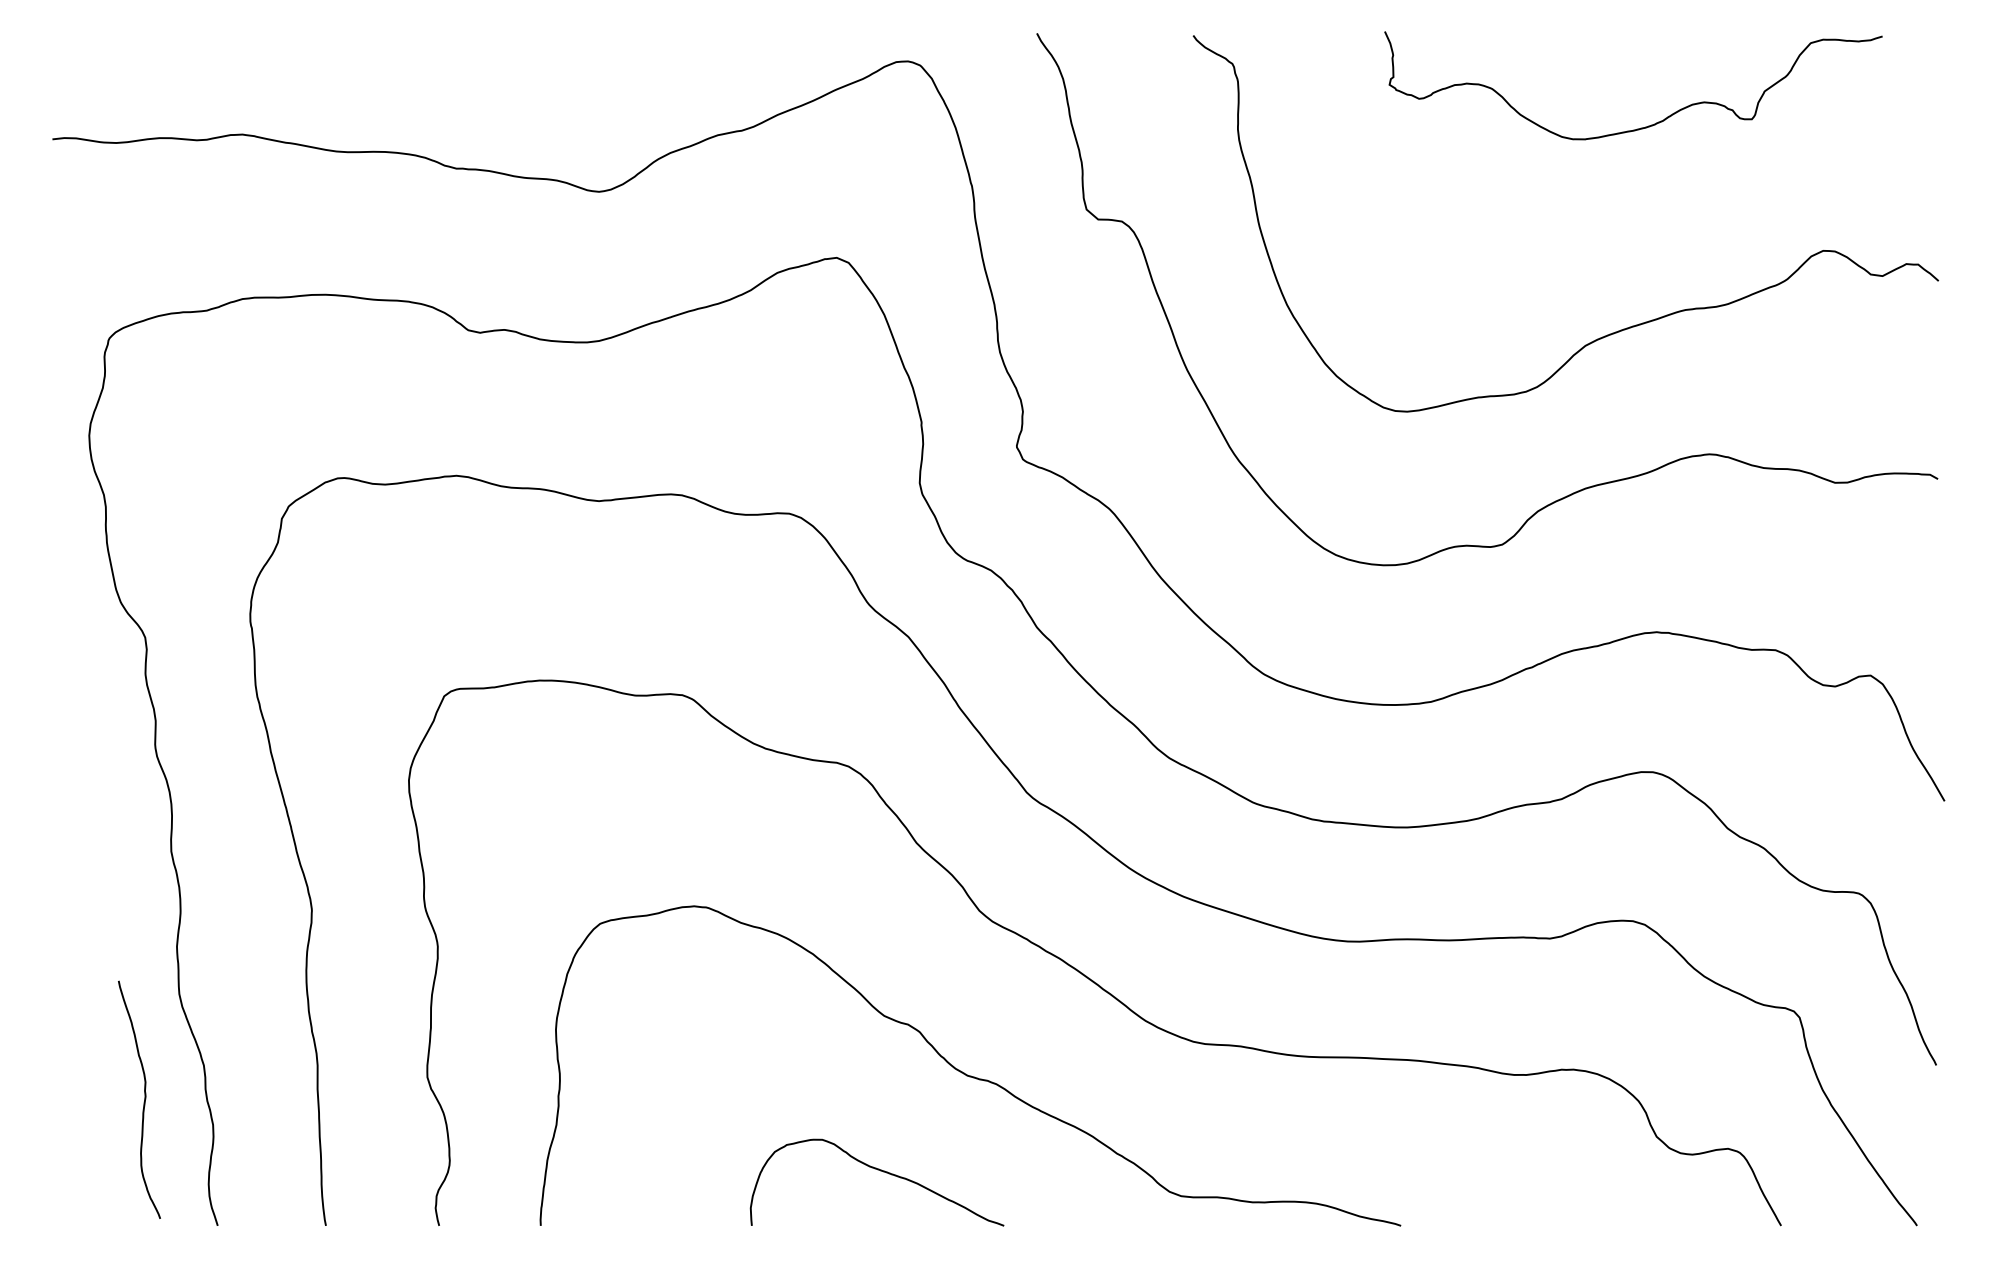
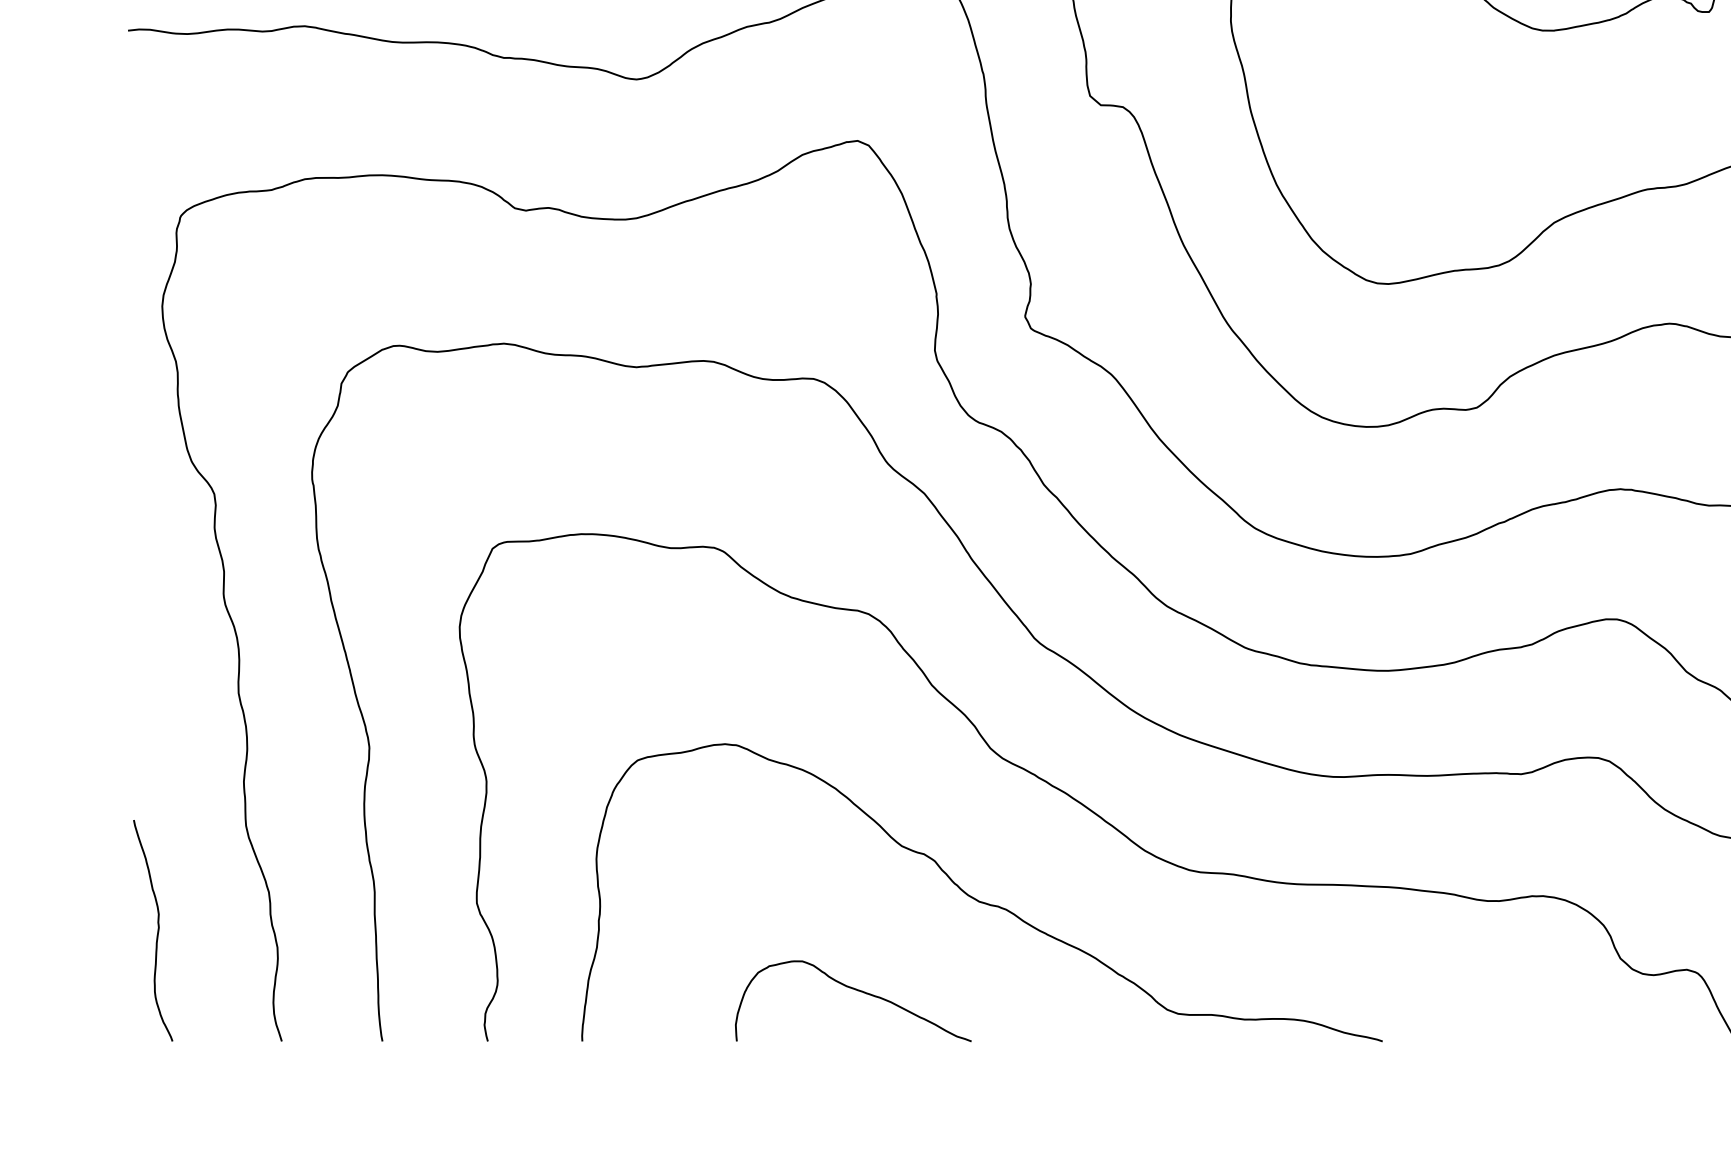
curve: (144, 1099) -> (157, 930), moved
curve: (880, 1171) -> (856, 990), moved

